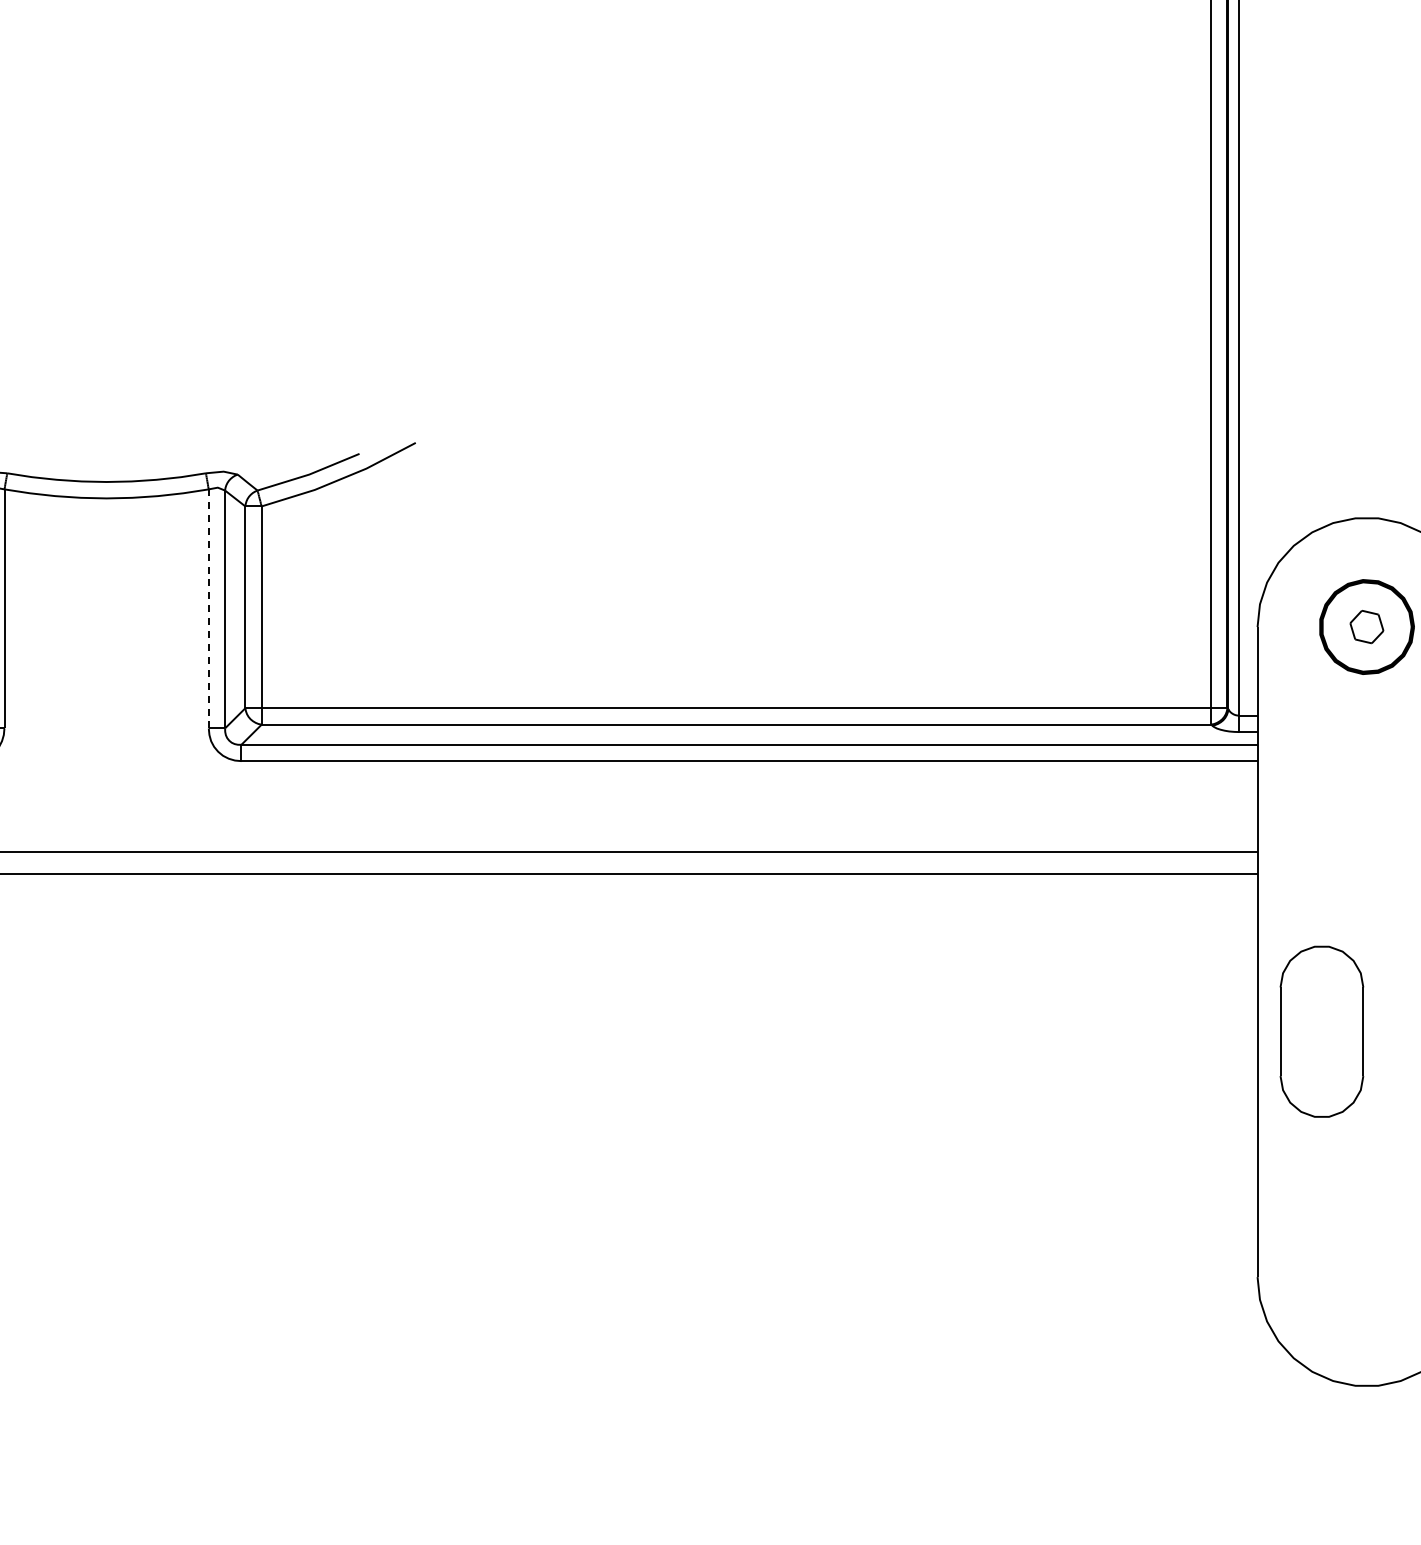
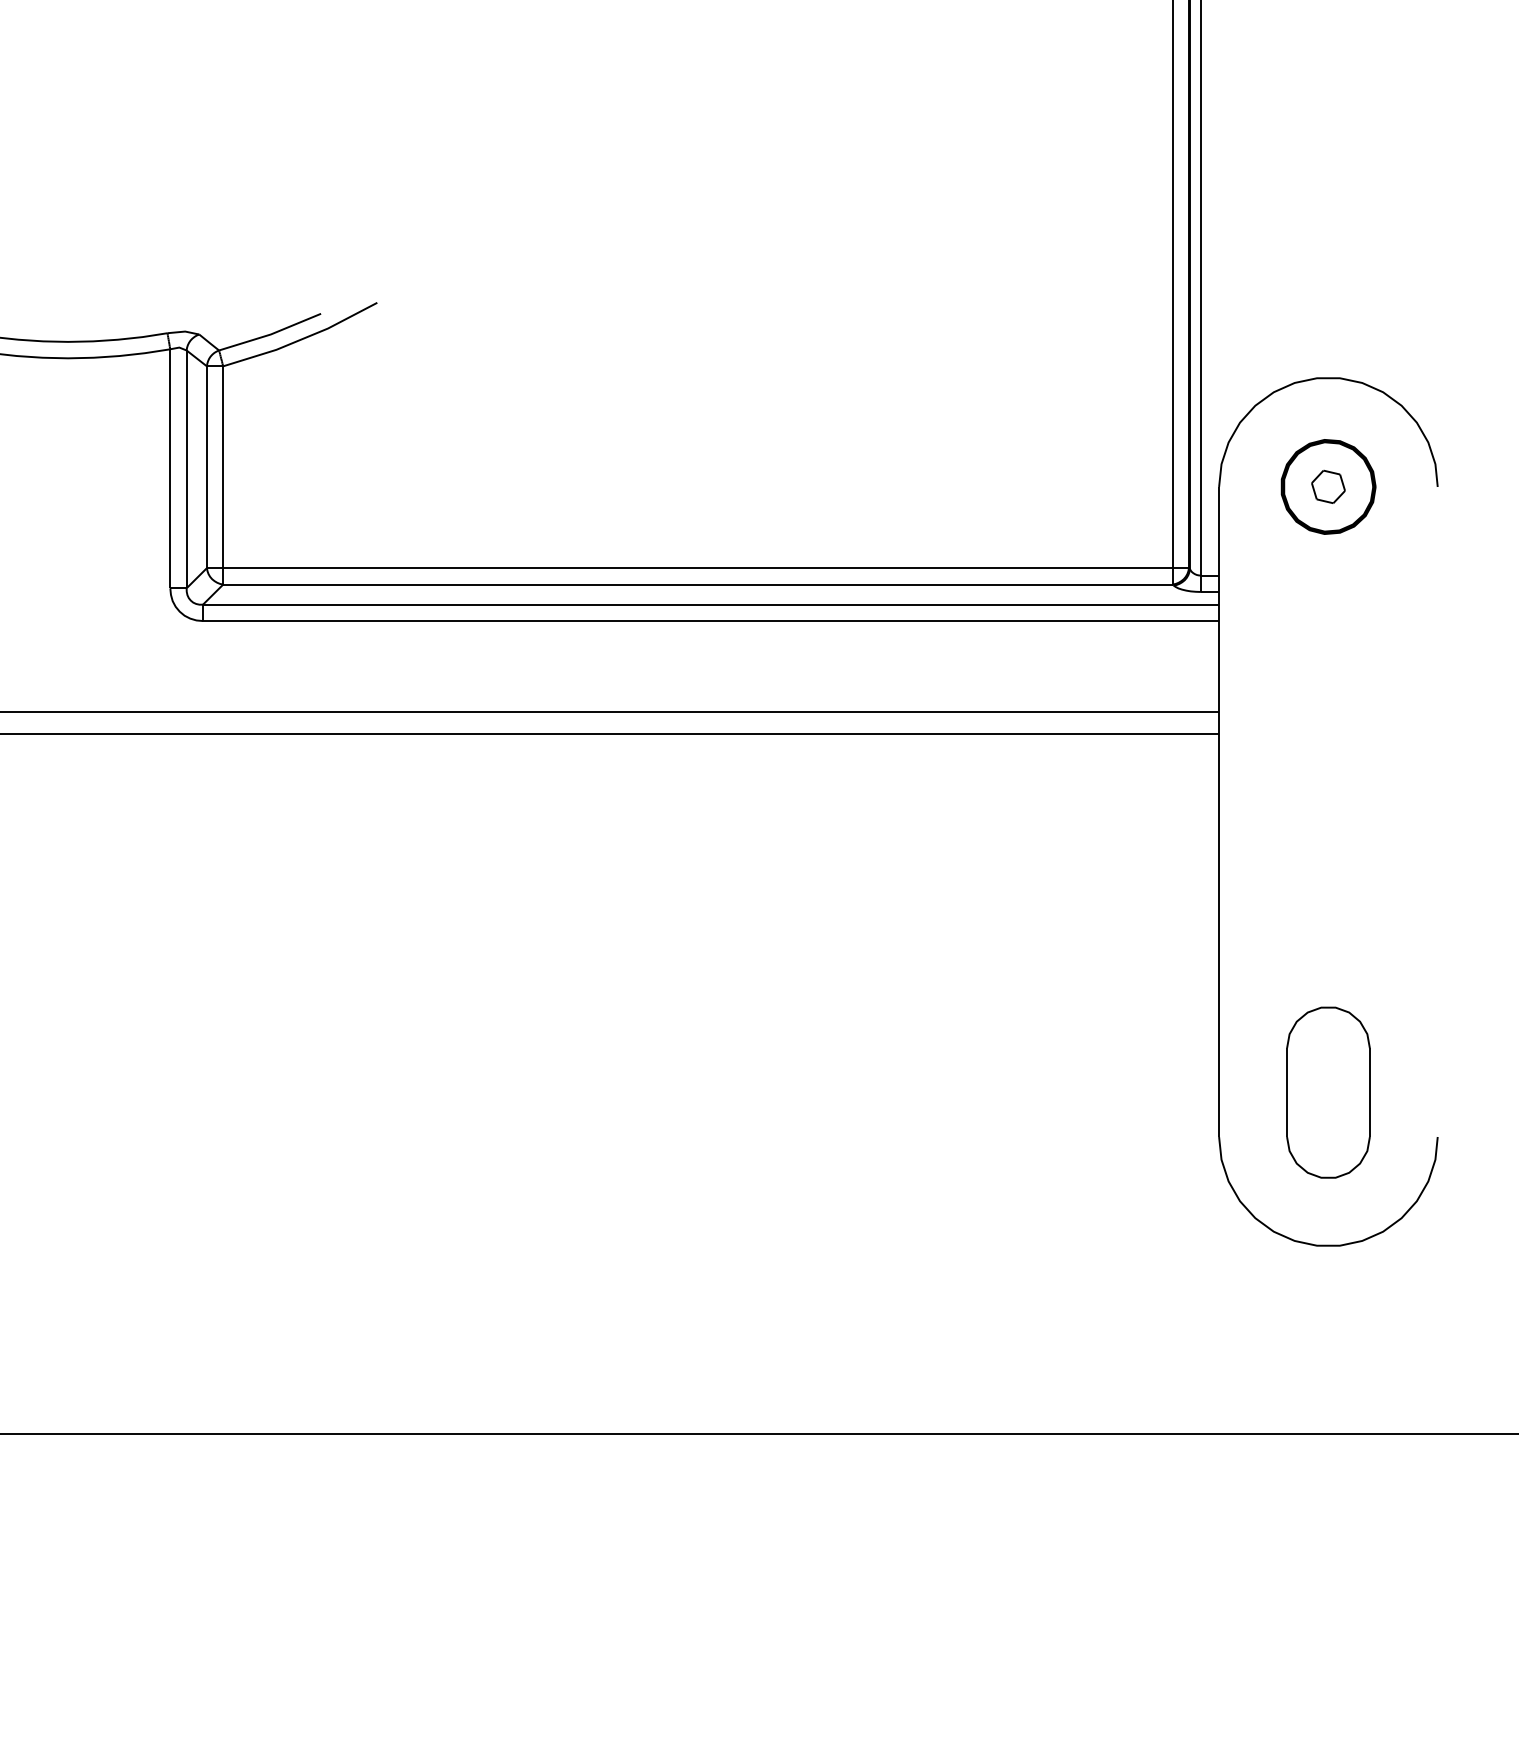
line: (208, 608) -> (170, 468), dashed -> solid
part: (1321, 1031) -> (1328, 1092), moved

